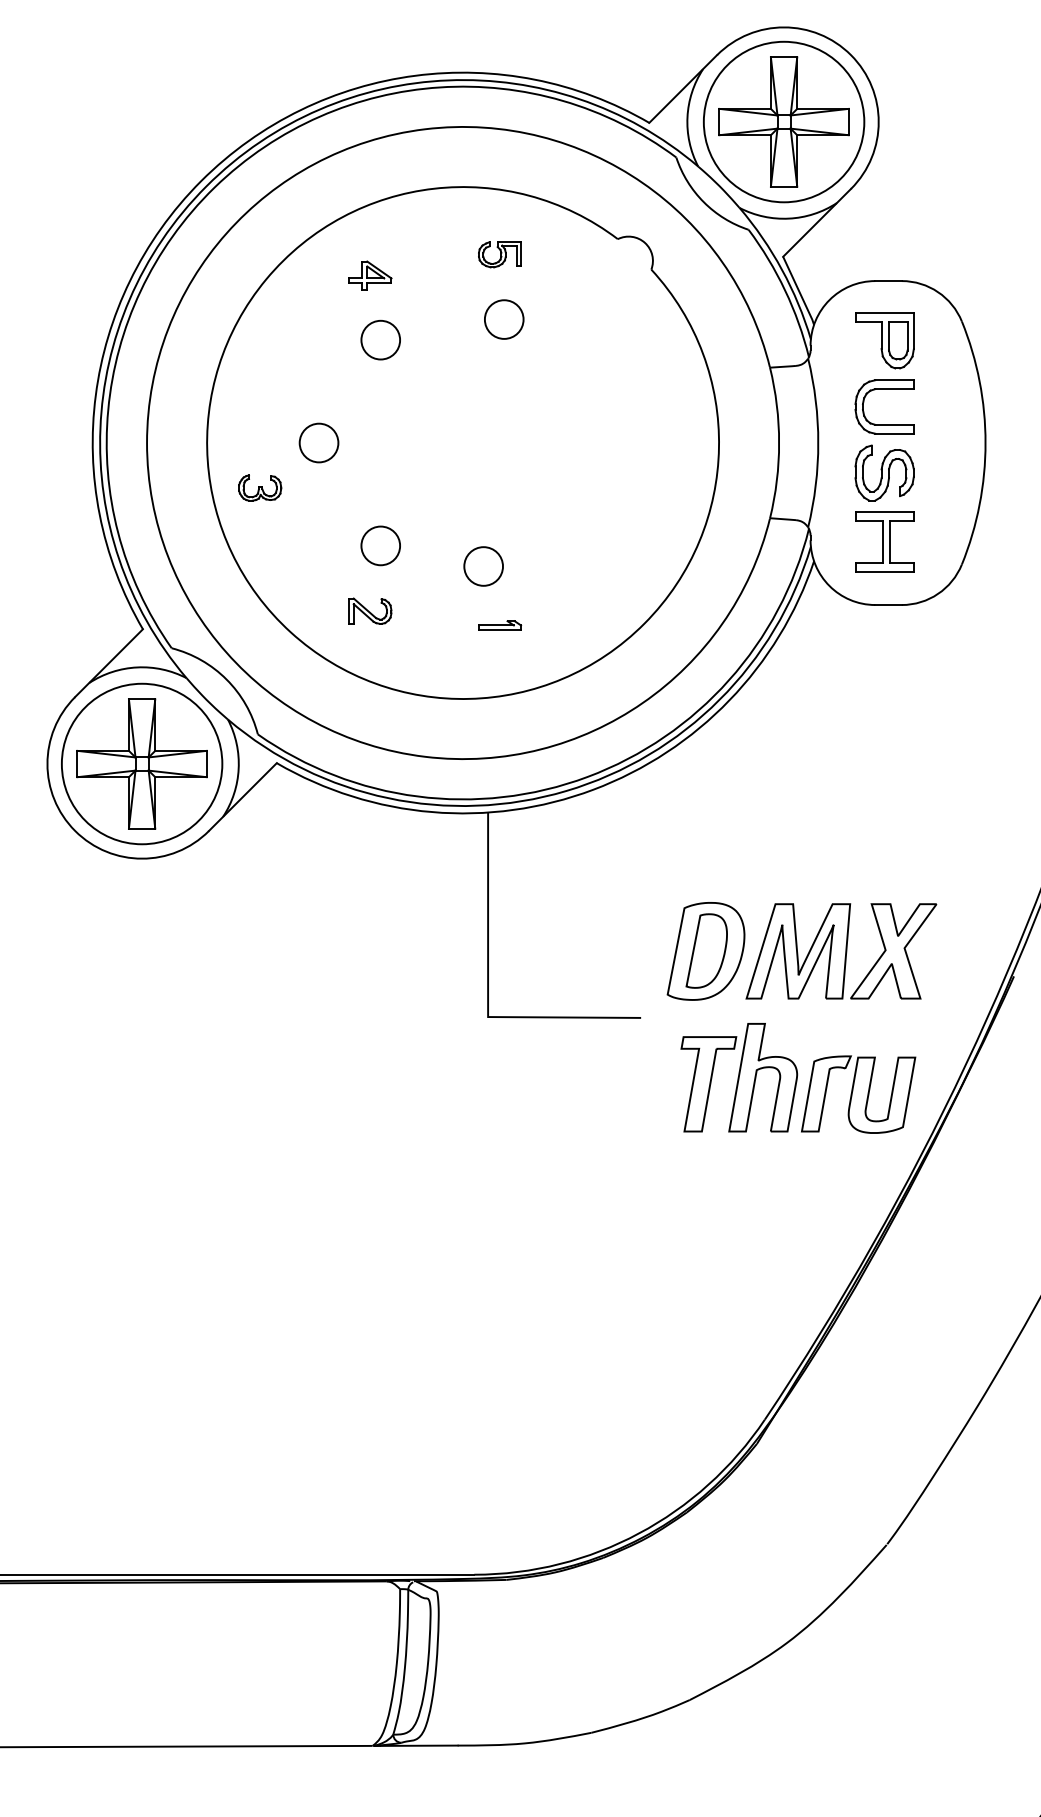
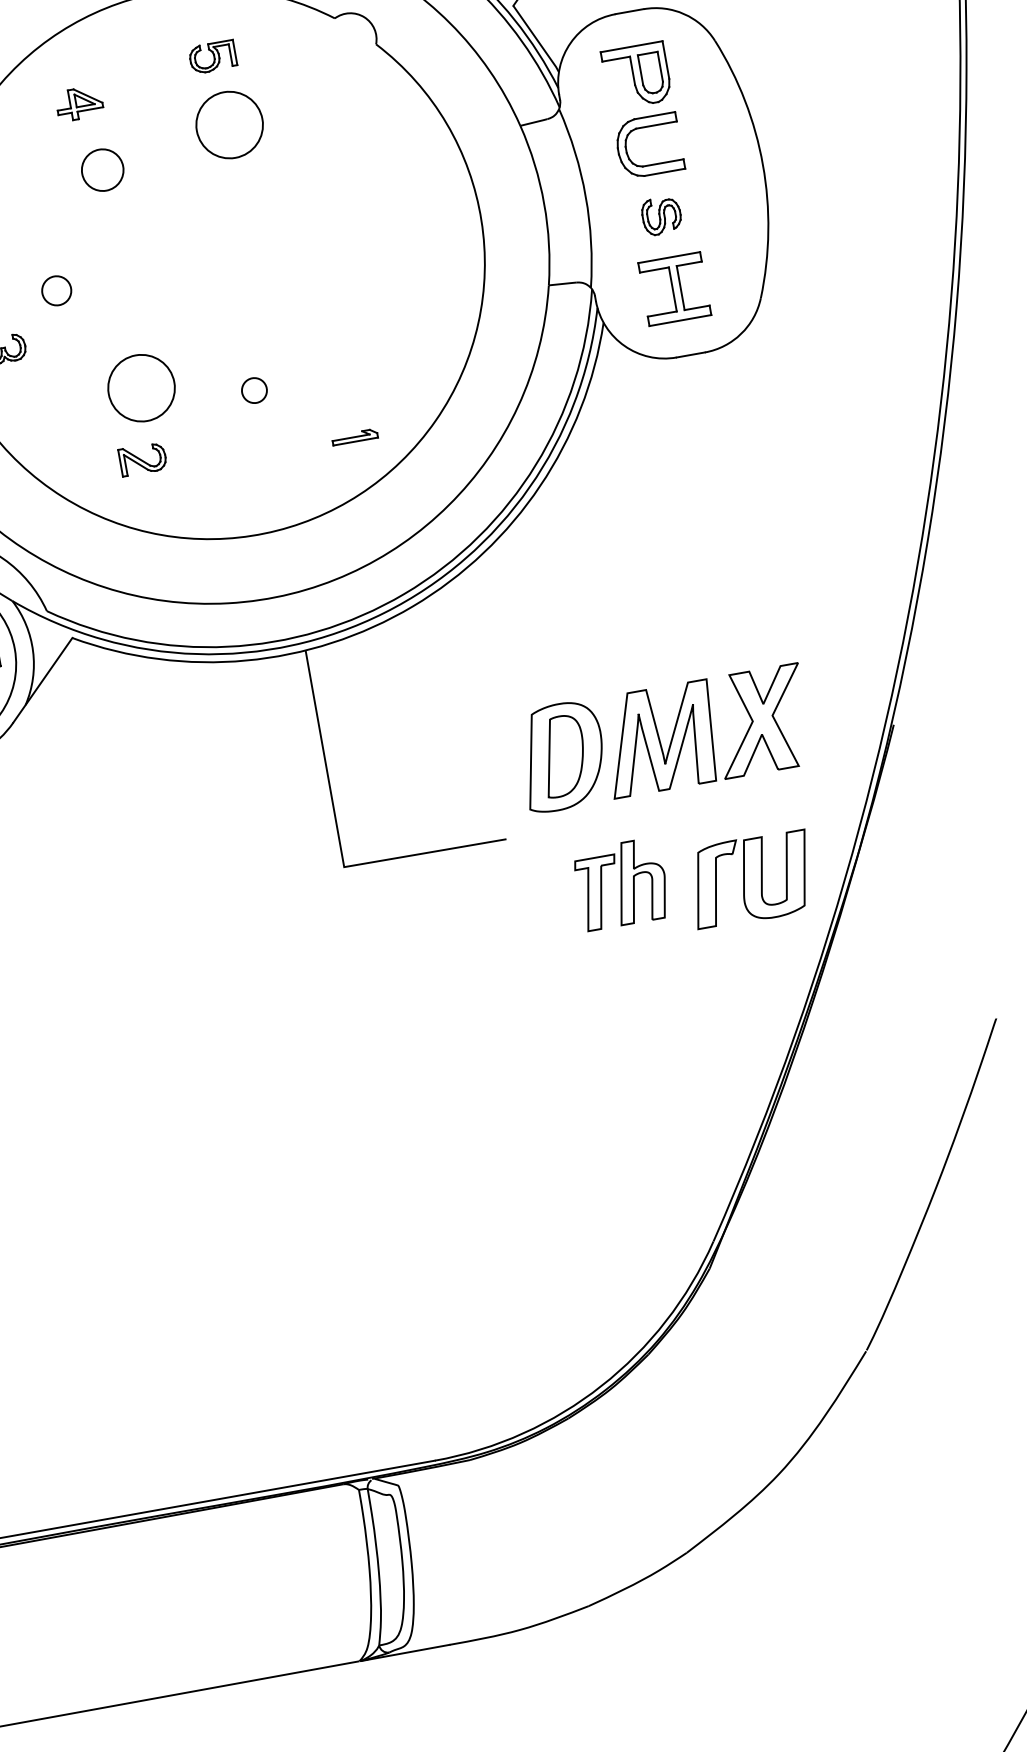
circle: (503, 319) -> (228, 125), size x1.6
circle: (318, 442) -> (56, 290), size x0.7
part: (884, 472) -> (661, 215), size x0.6
circle: (380, 545) -> (141, 387), size x1.6
circle: (483, 566) -> (254, 390), size x0.6
part: (500, 625) -> (355, 437), moved
part: (739, 1077) -> (622, 883), size x0.7

